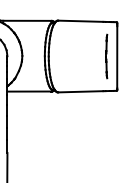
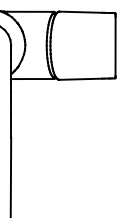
line: (106, 56) -> (105, 45), removed

